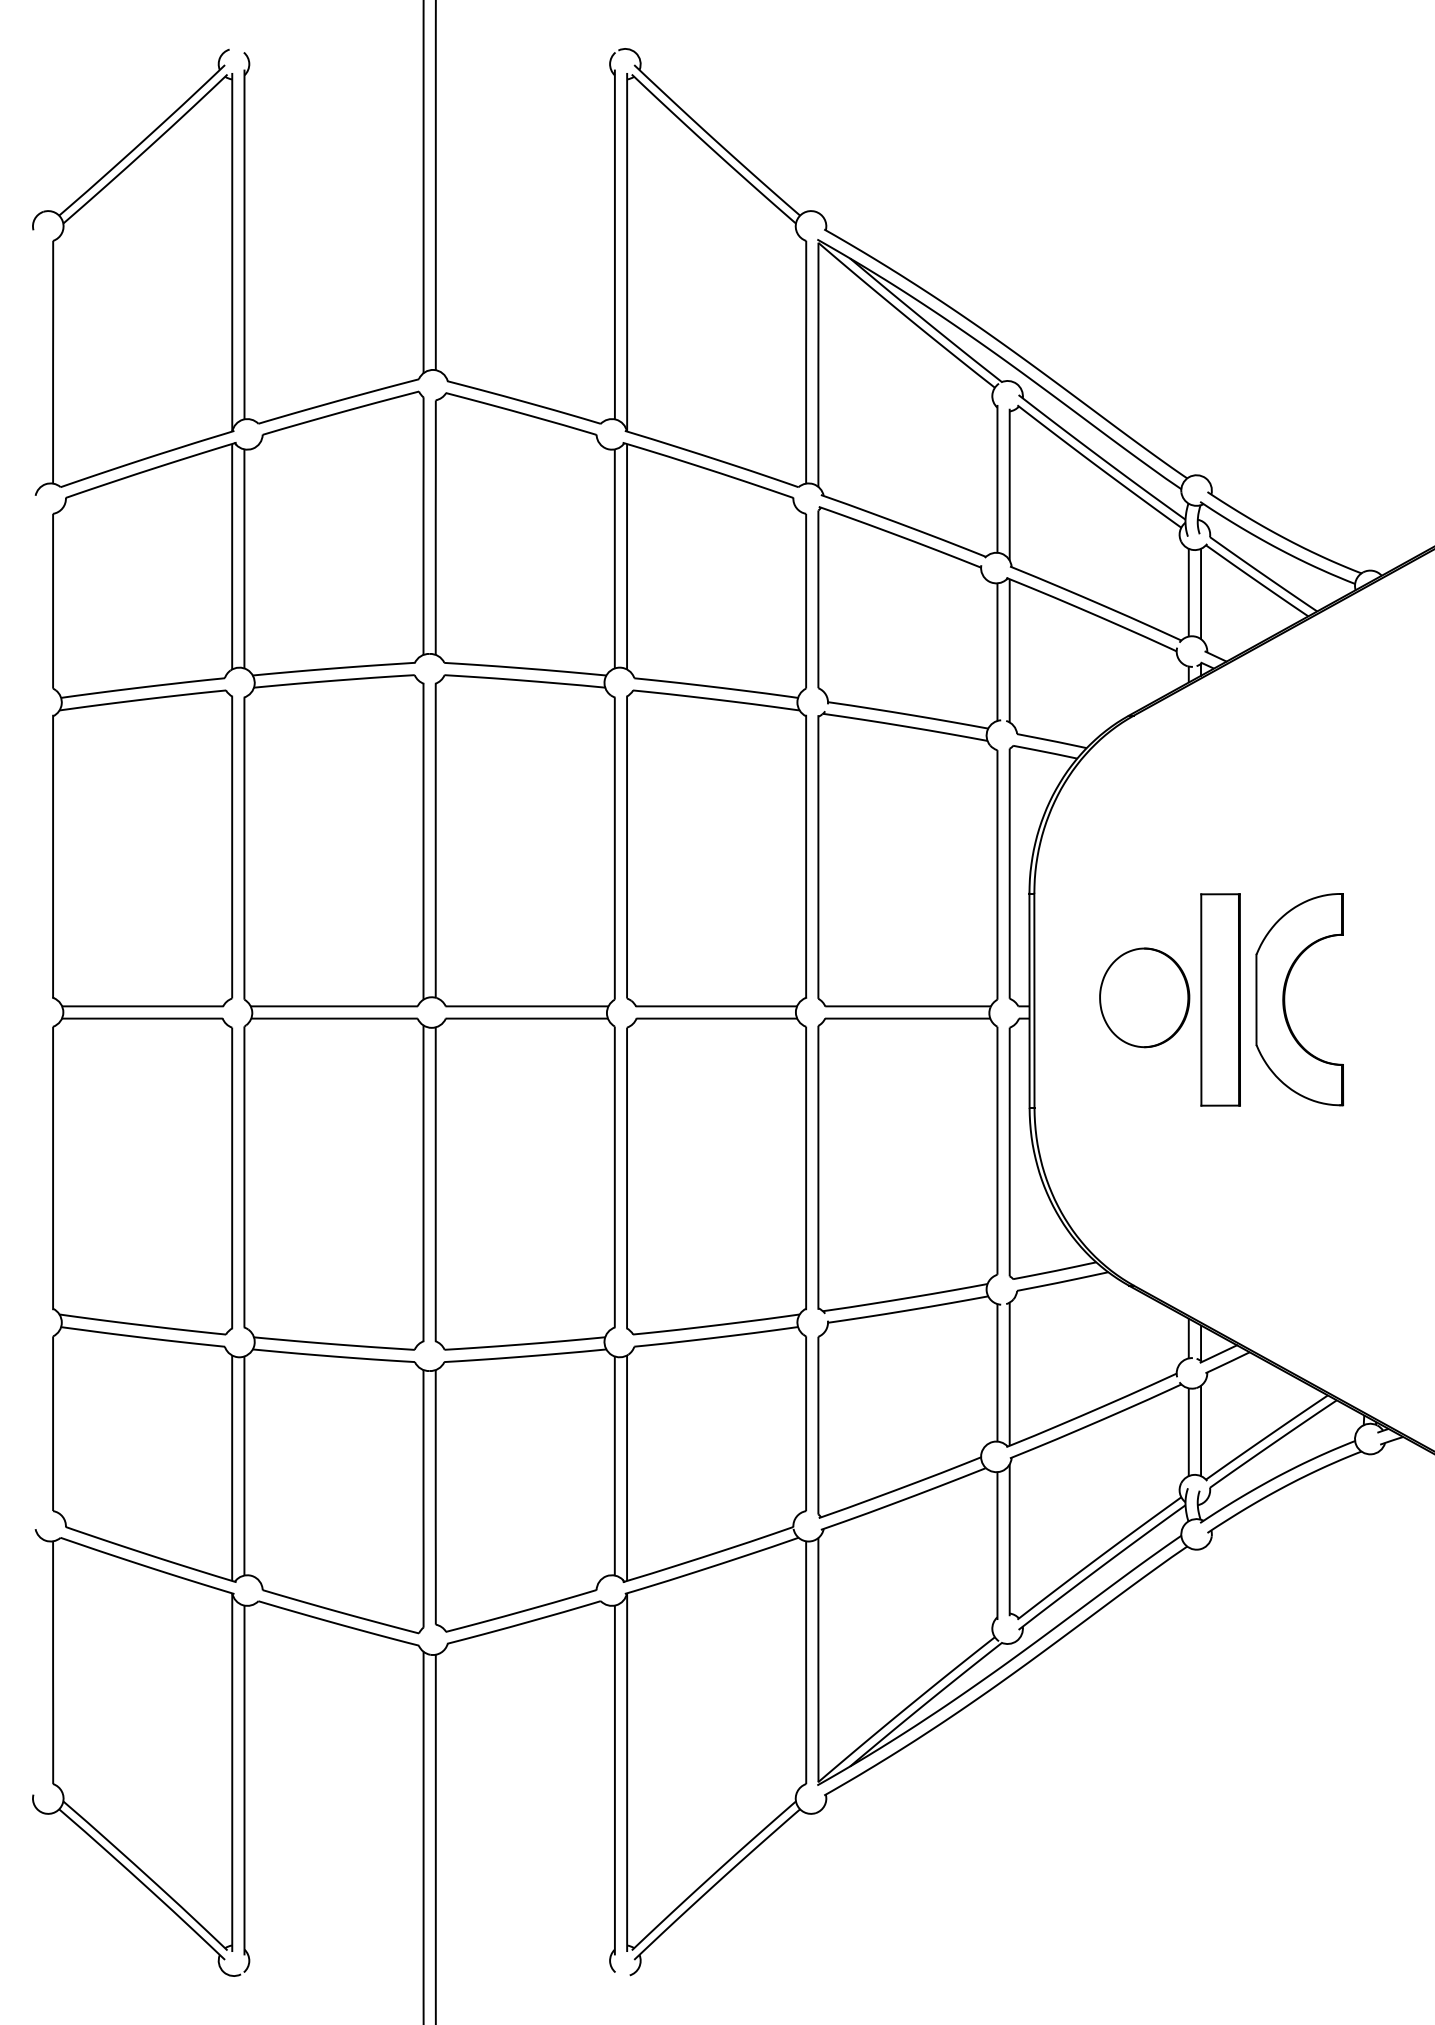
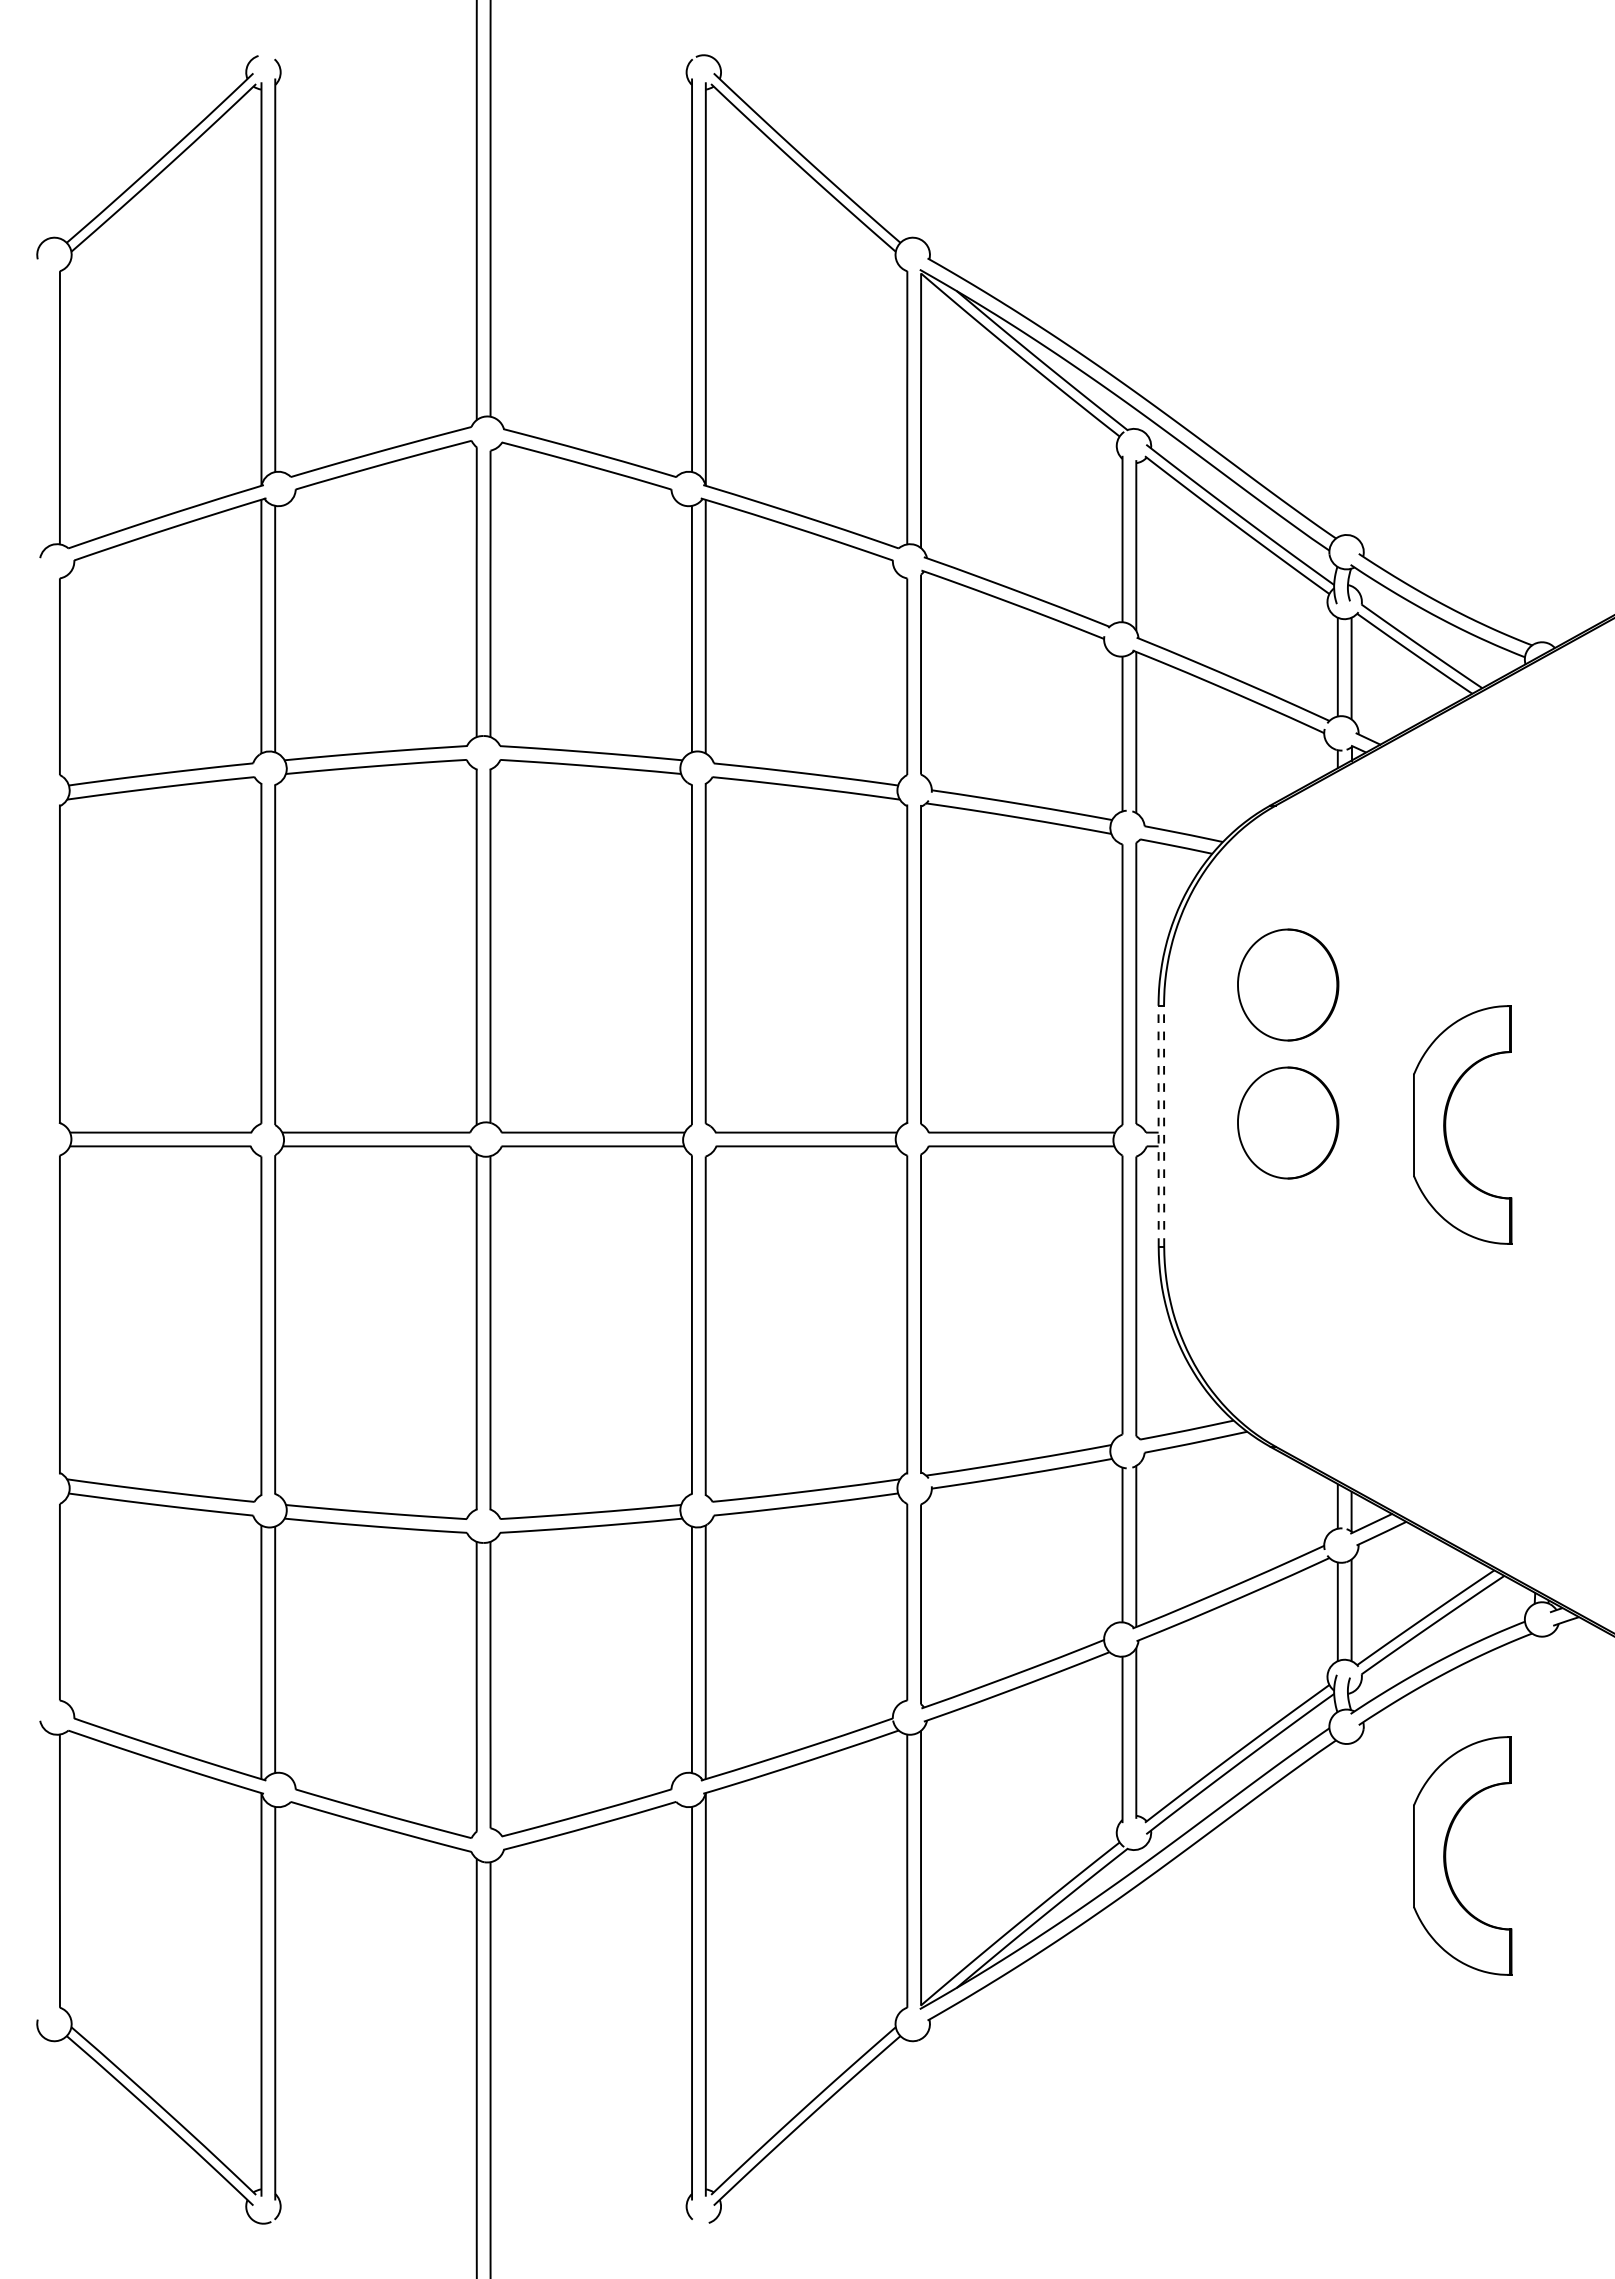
part: (1144, 874) -> (1288, 984), added
line: (1029, 1000) -> (1158, 1126), solid -> dashed
line: (1034, 1000) -> (1164, 1126), solid -> dashed
part: (1220, 1000) -> (1373, 1125), removed
part: (1285, 1648) -> (1446, 1855), added

